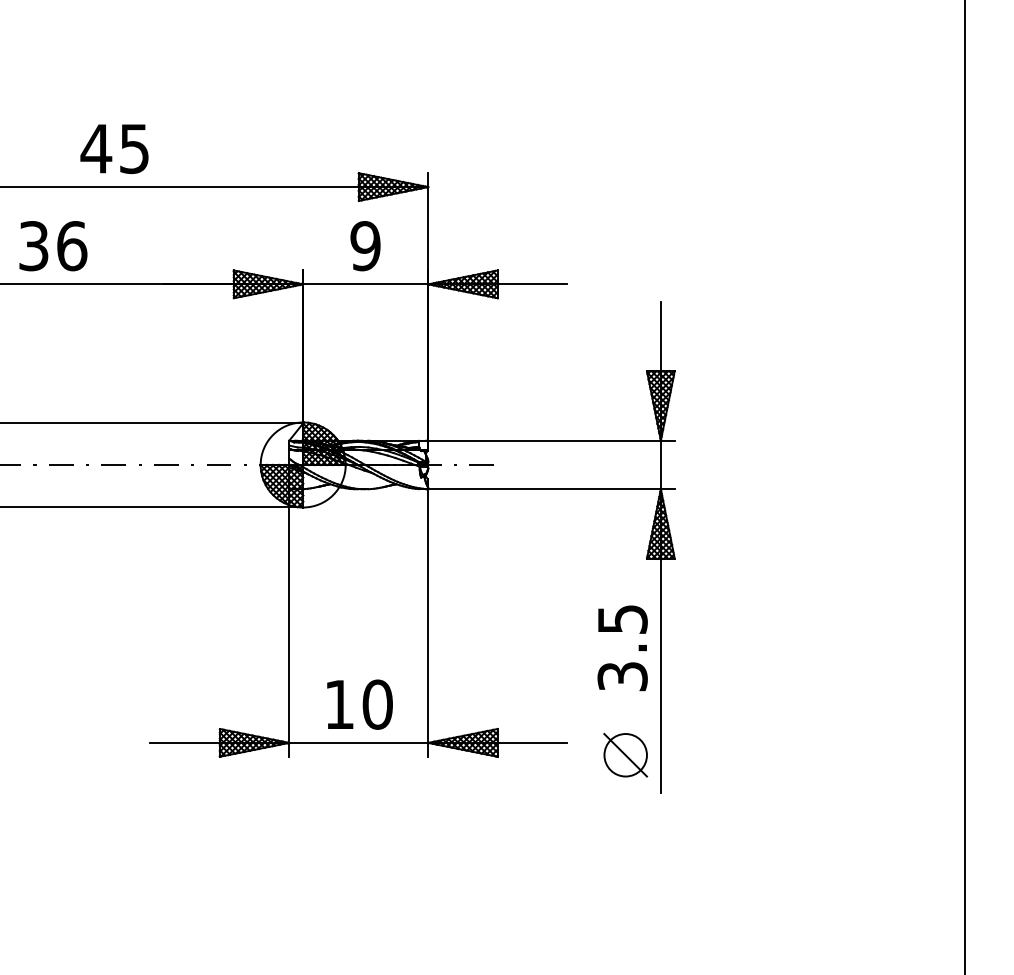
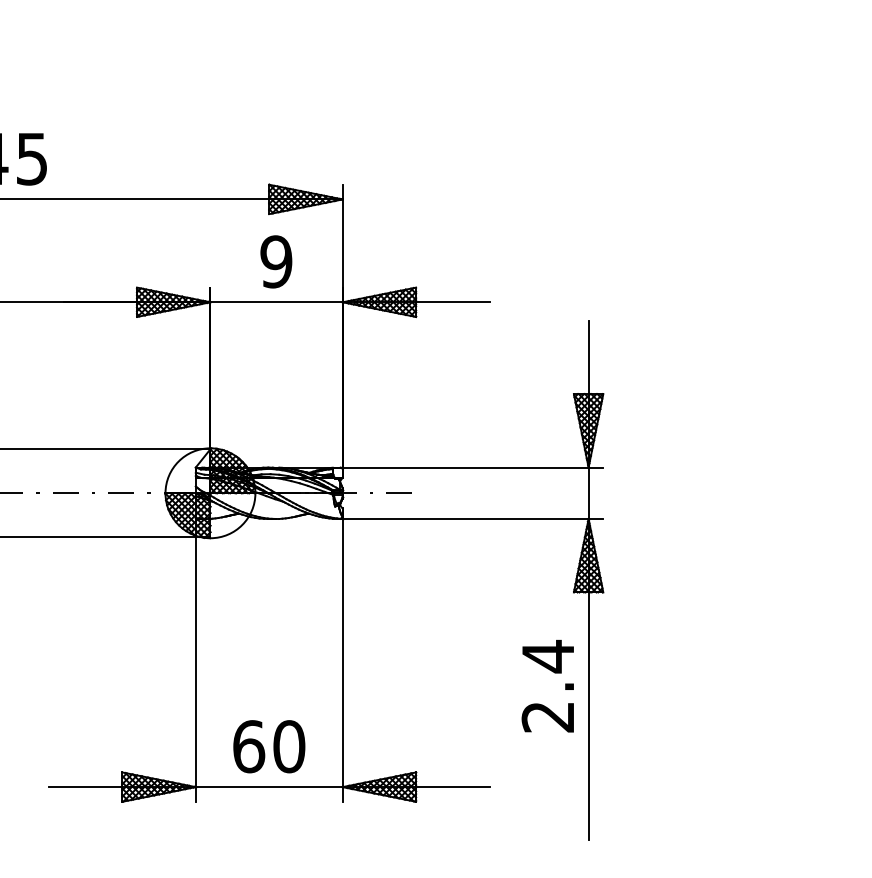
text: (622, 647) -> (548, 686), 3.5 -> 2.4
text: (339, 704) -> (248, 746), 10 -> 60
part: (625, 754) -> (551, 799), removed

